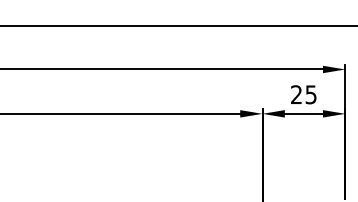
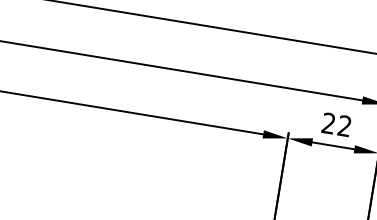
text: (310, 94) -> (344, 125), 25 -> 22

